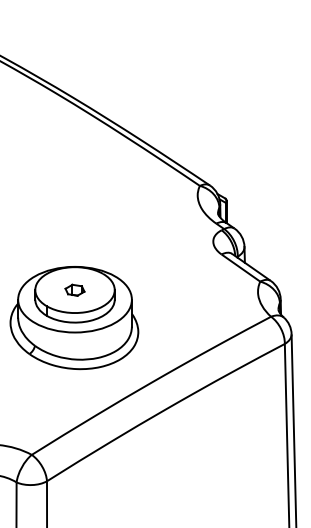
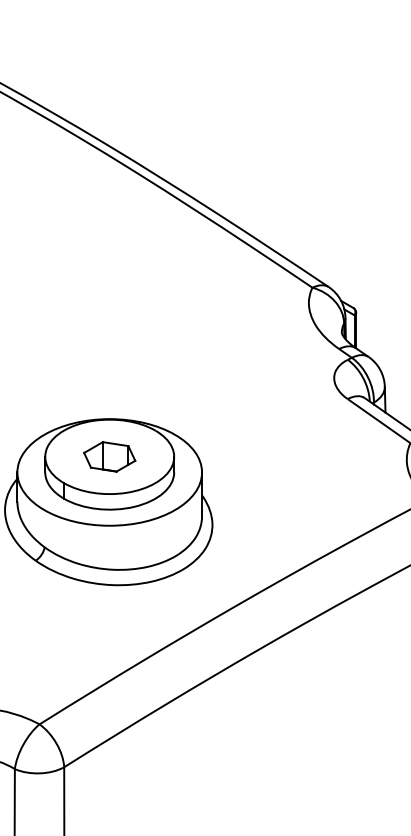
part: (74, 290) -> (108, 457), size x1.67

